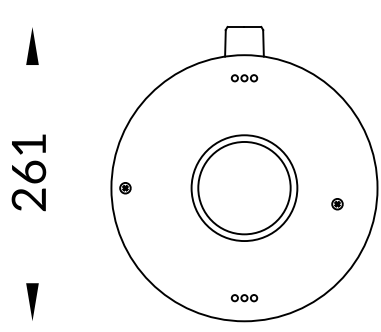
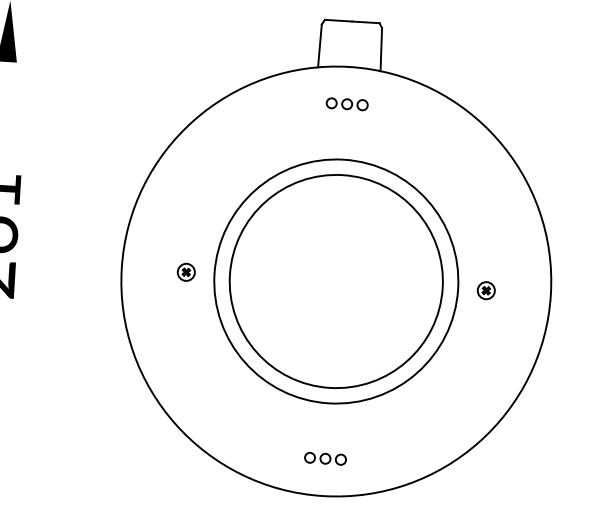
part: (244, 187) -> (336, 280), size x1.43
part: (125, 188) -> (186, 272), moved
part: (337, 204) -> (486, 291), moved

